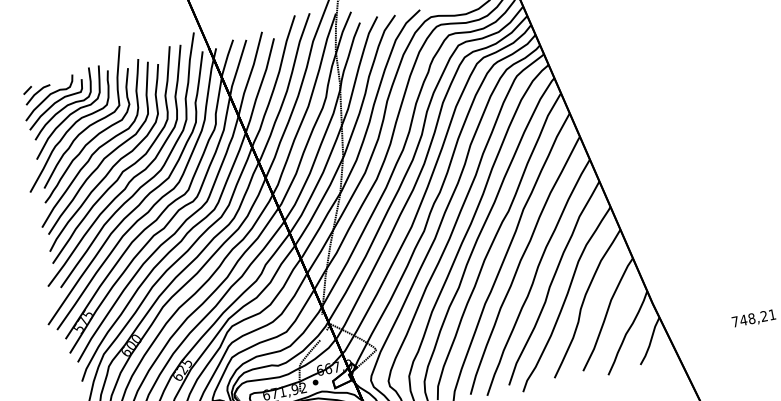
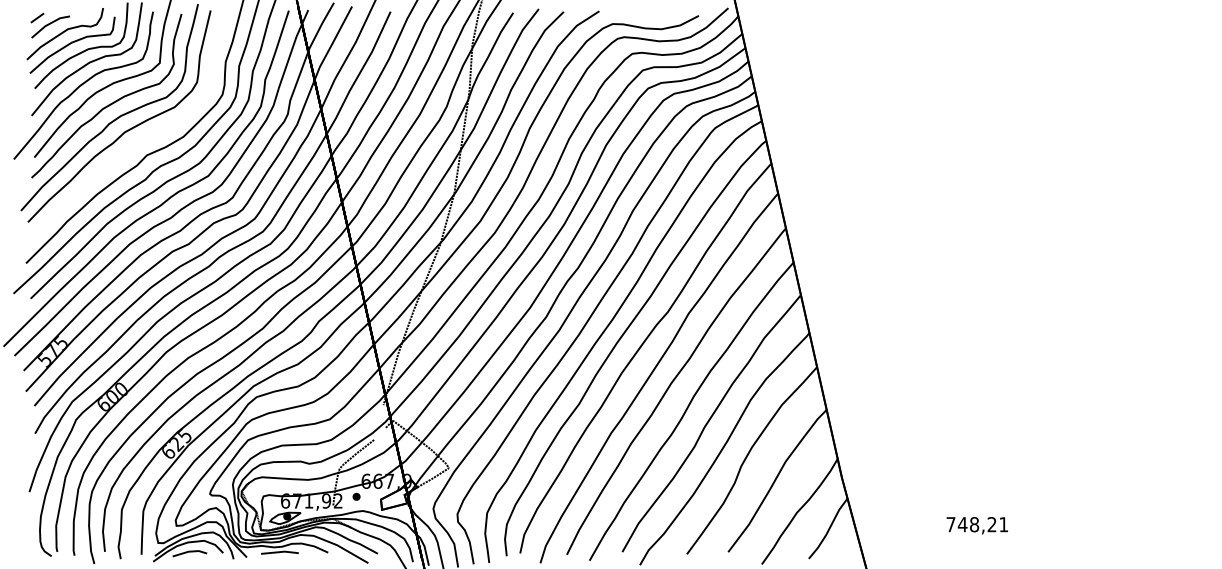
curve: (112, 166) -> (133, 145), removed

